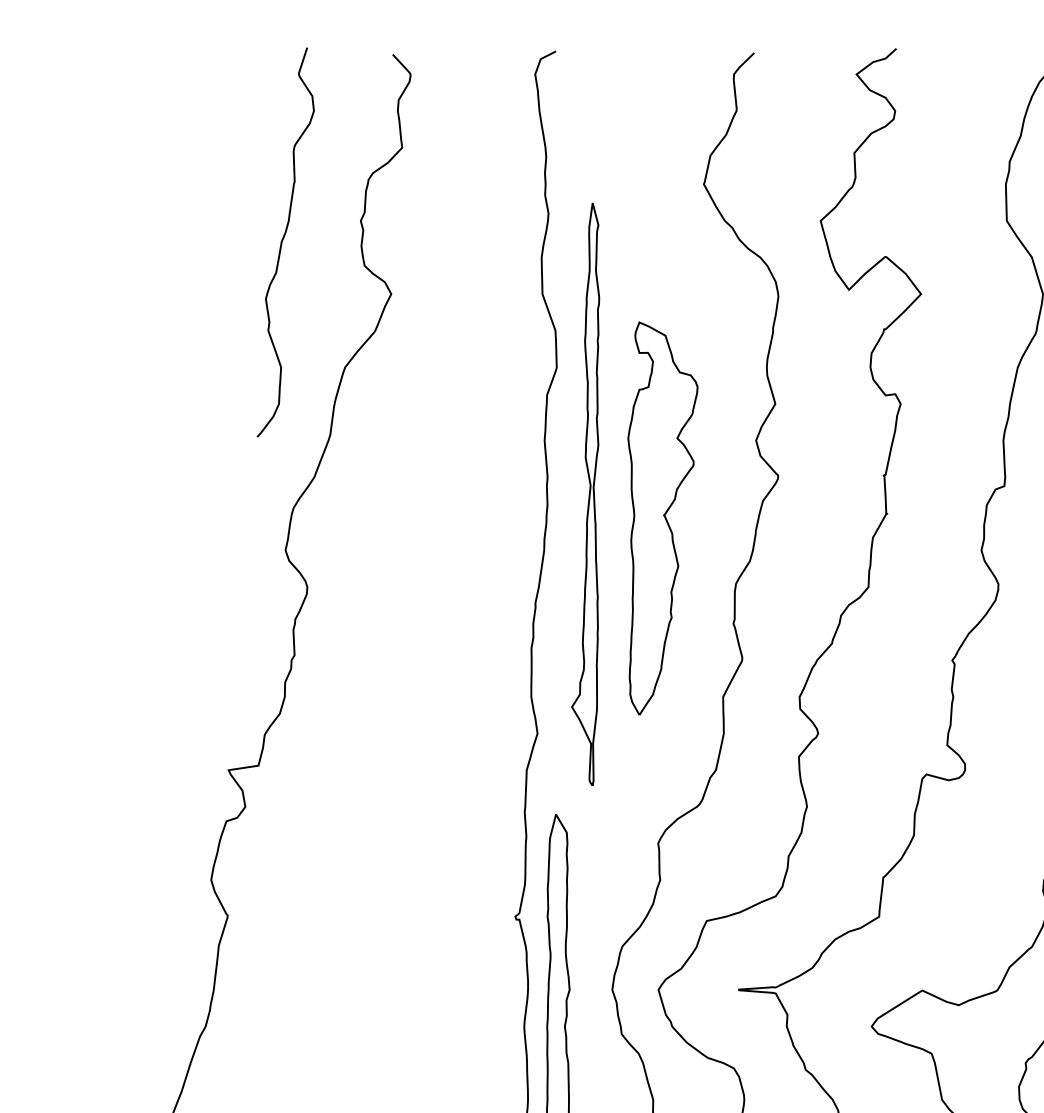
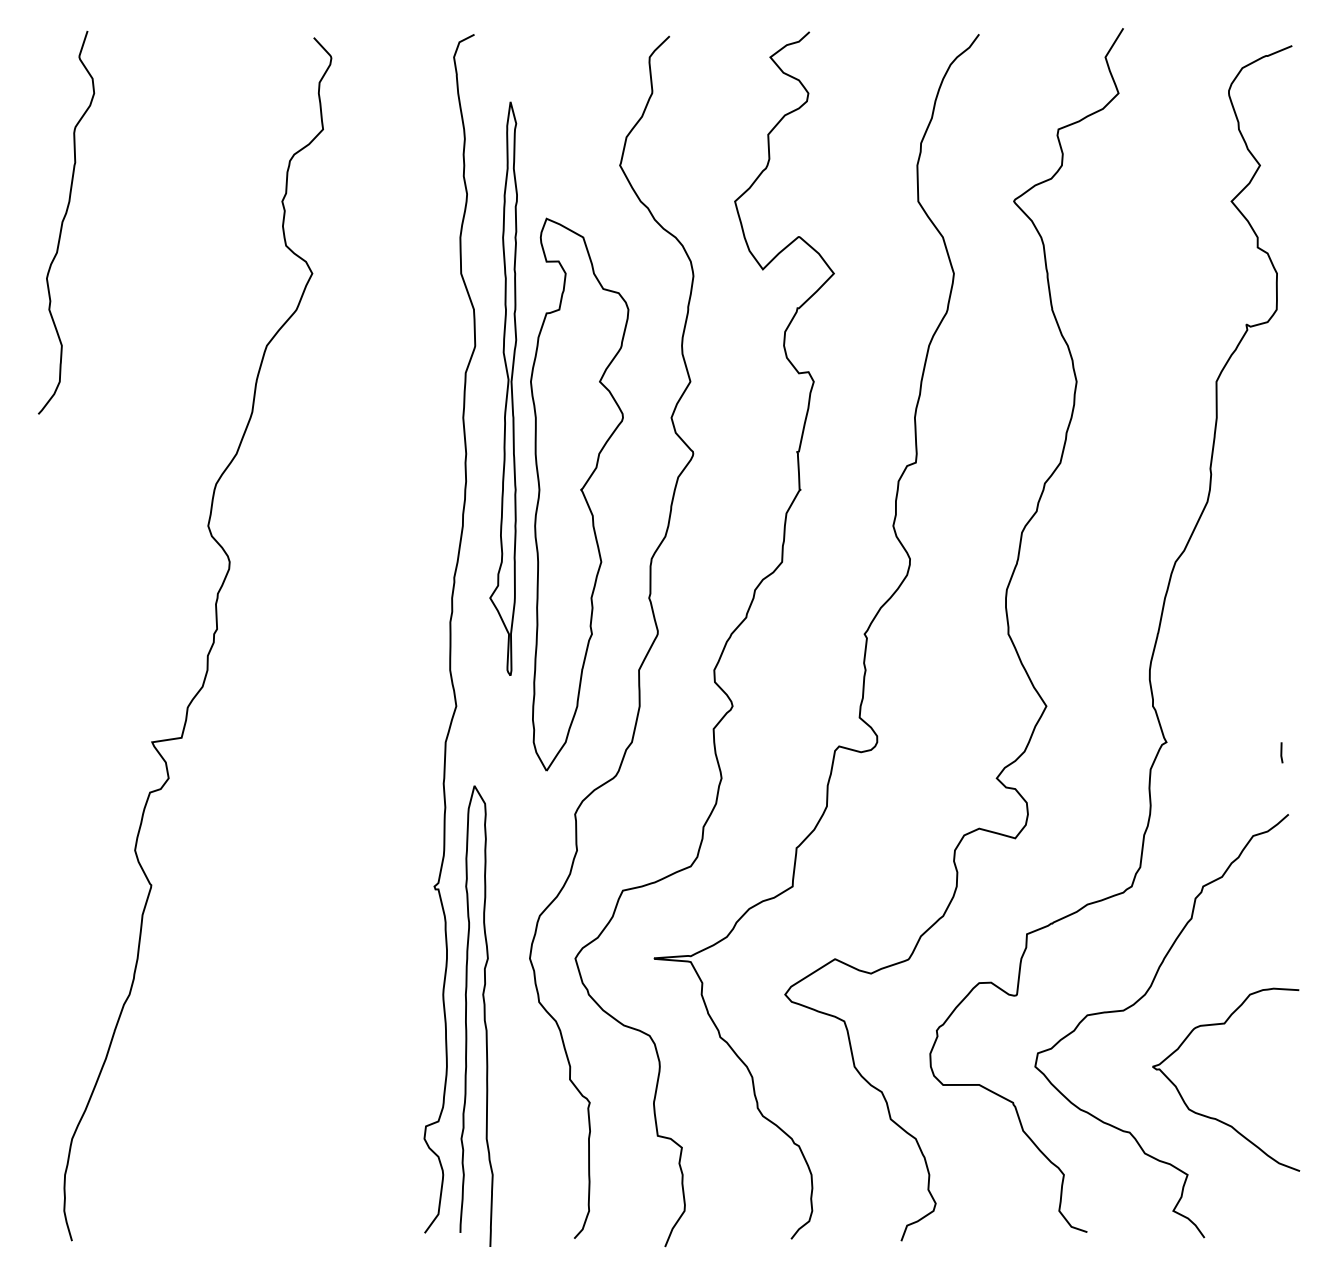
curve: (283, 240) -> (64, 220), moved
part: (585, 494) -> (503, 388), moved
part: (662, 518) -> (579, 494), size x1.43

